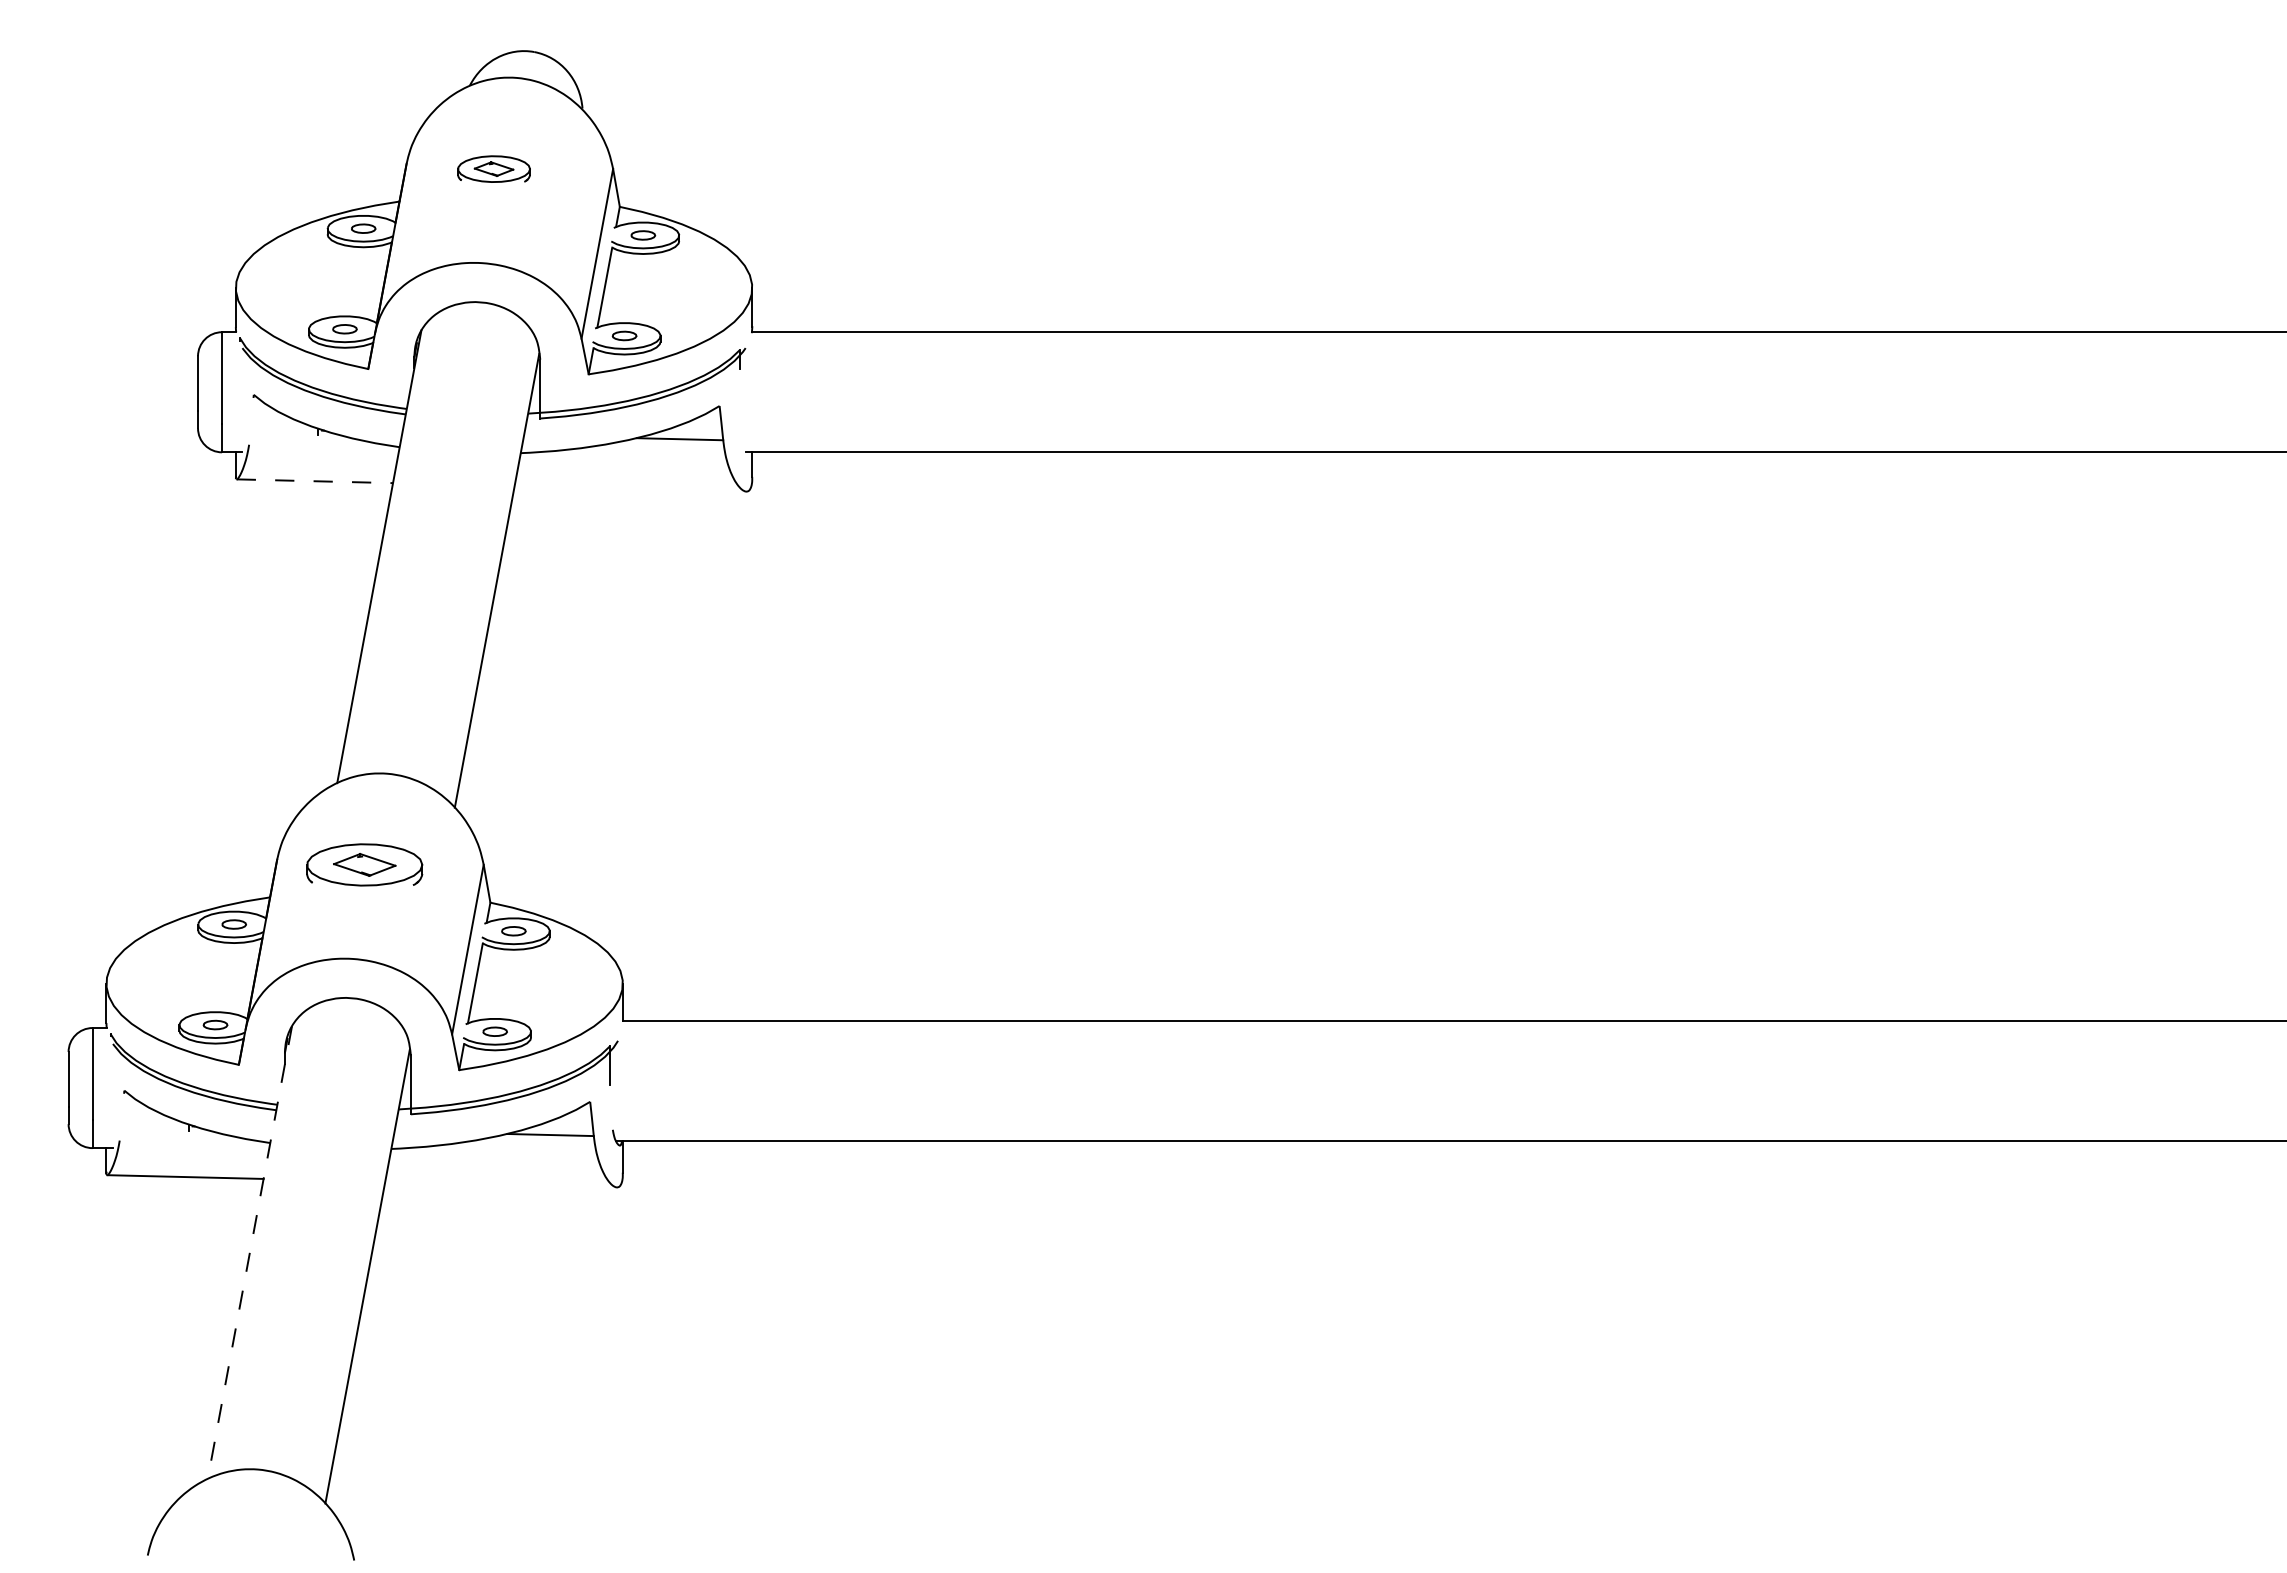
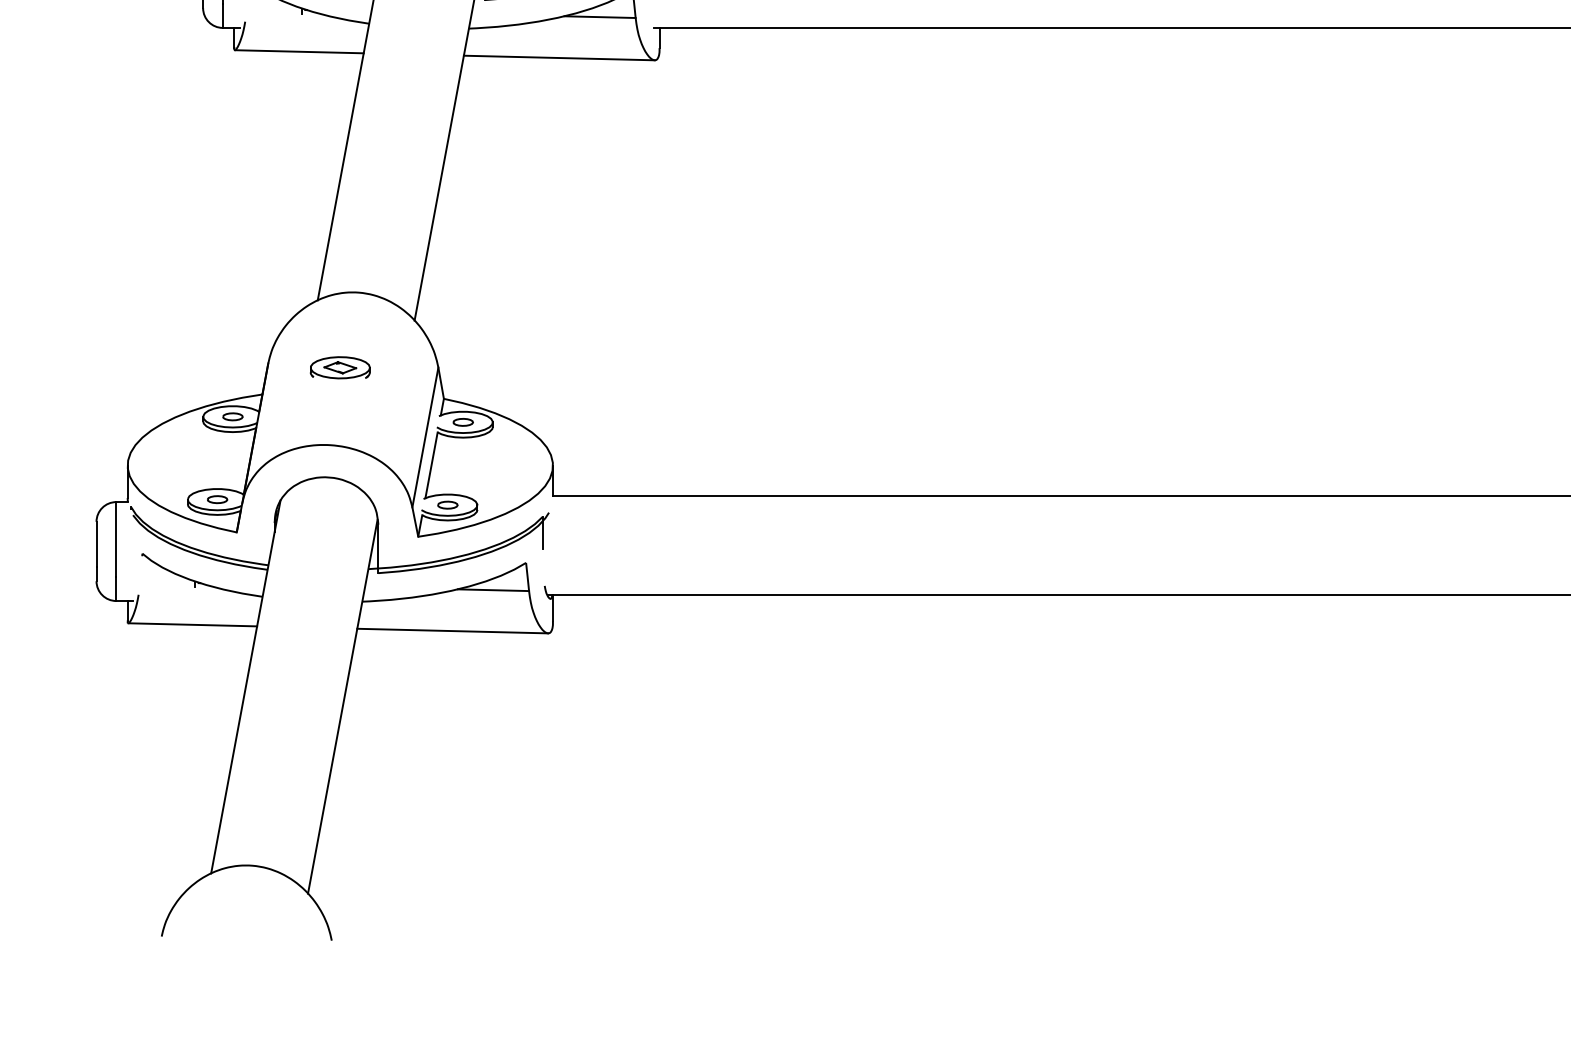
line: (315, 481) -> (299, 51), dashed -> solid
line: (630, 488) -> (559, 57), added
part: (364, 864) -> (340, 367), size x0.62
line: (500, 1184) -> (452, 630), added
line: (249, 1253) -> (245, 687), dashed -> solid

